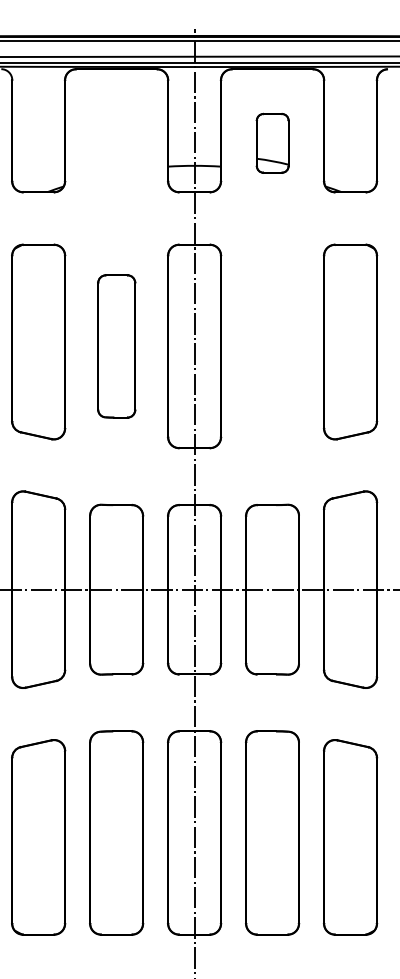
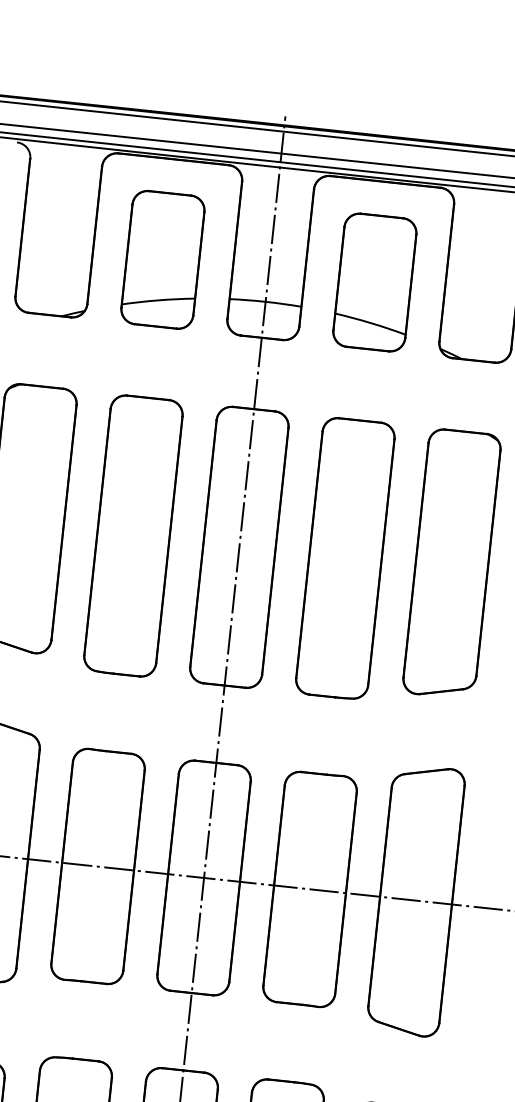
part: (116, 143) -> (162, 260), added
part: (272, 143) -> (374, 282), size x1.67
part: (116, 346) -> (133, 536), size x1.43
part: (272, 346) -> (345, 558), added

